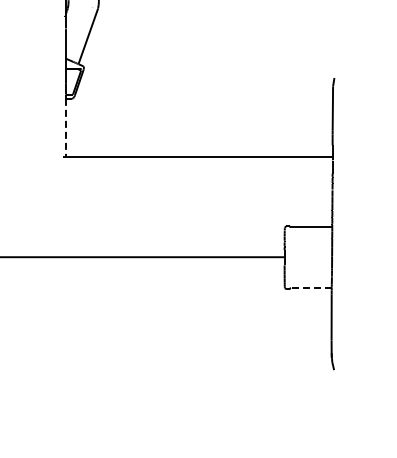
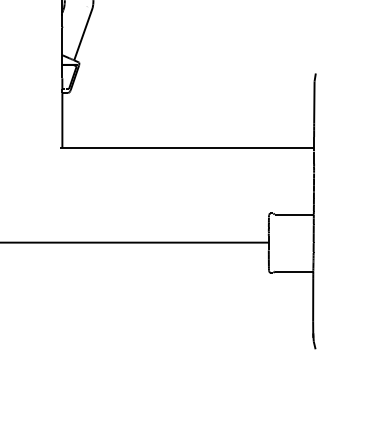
line: (65, 128) -> (61, 121), dashed -> solid
line: (310, 287) -> (293, 271), dashed -> solid

